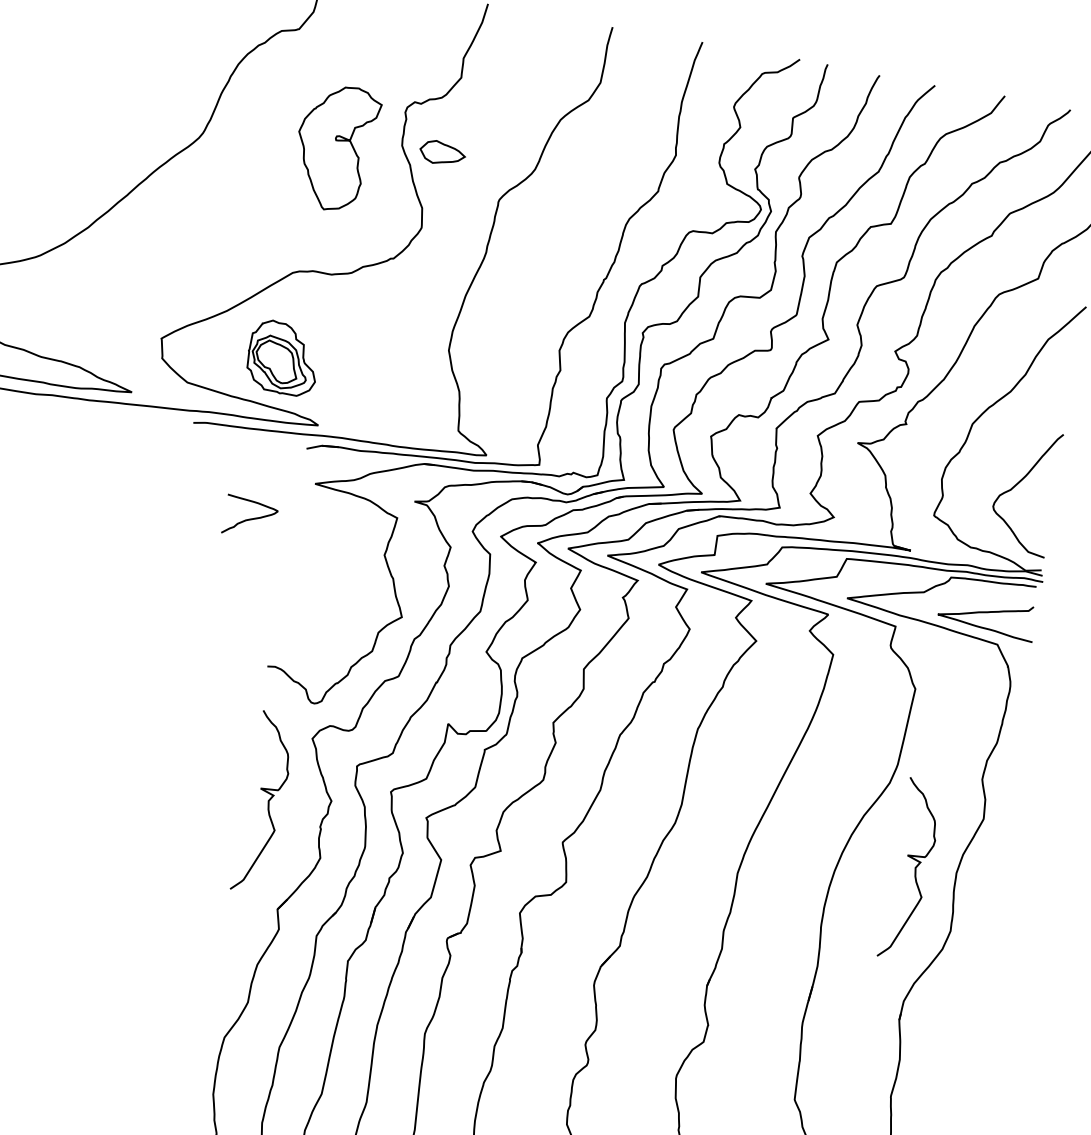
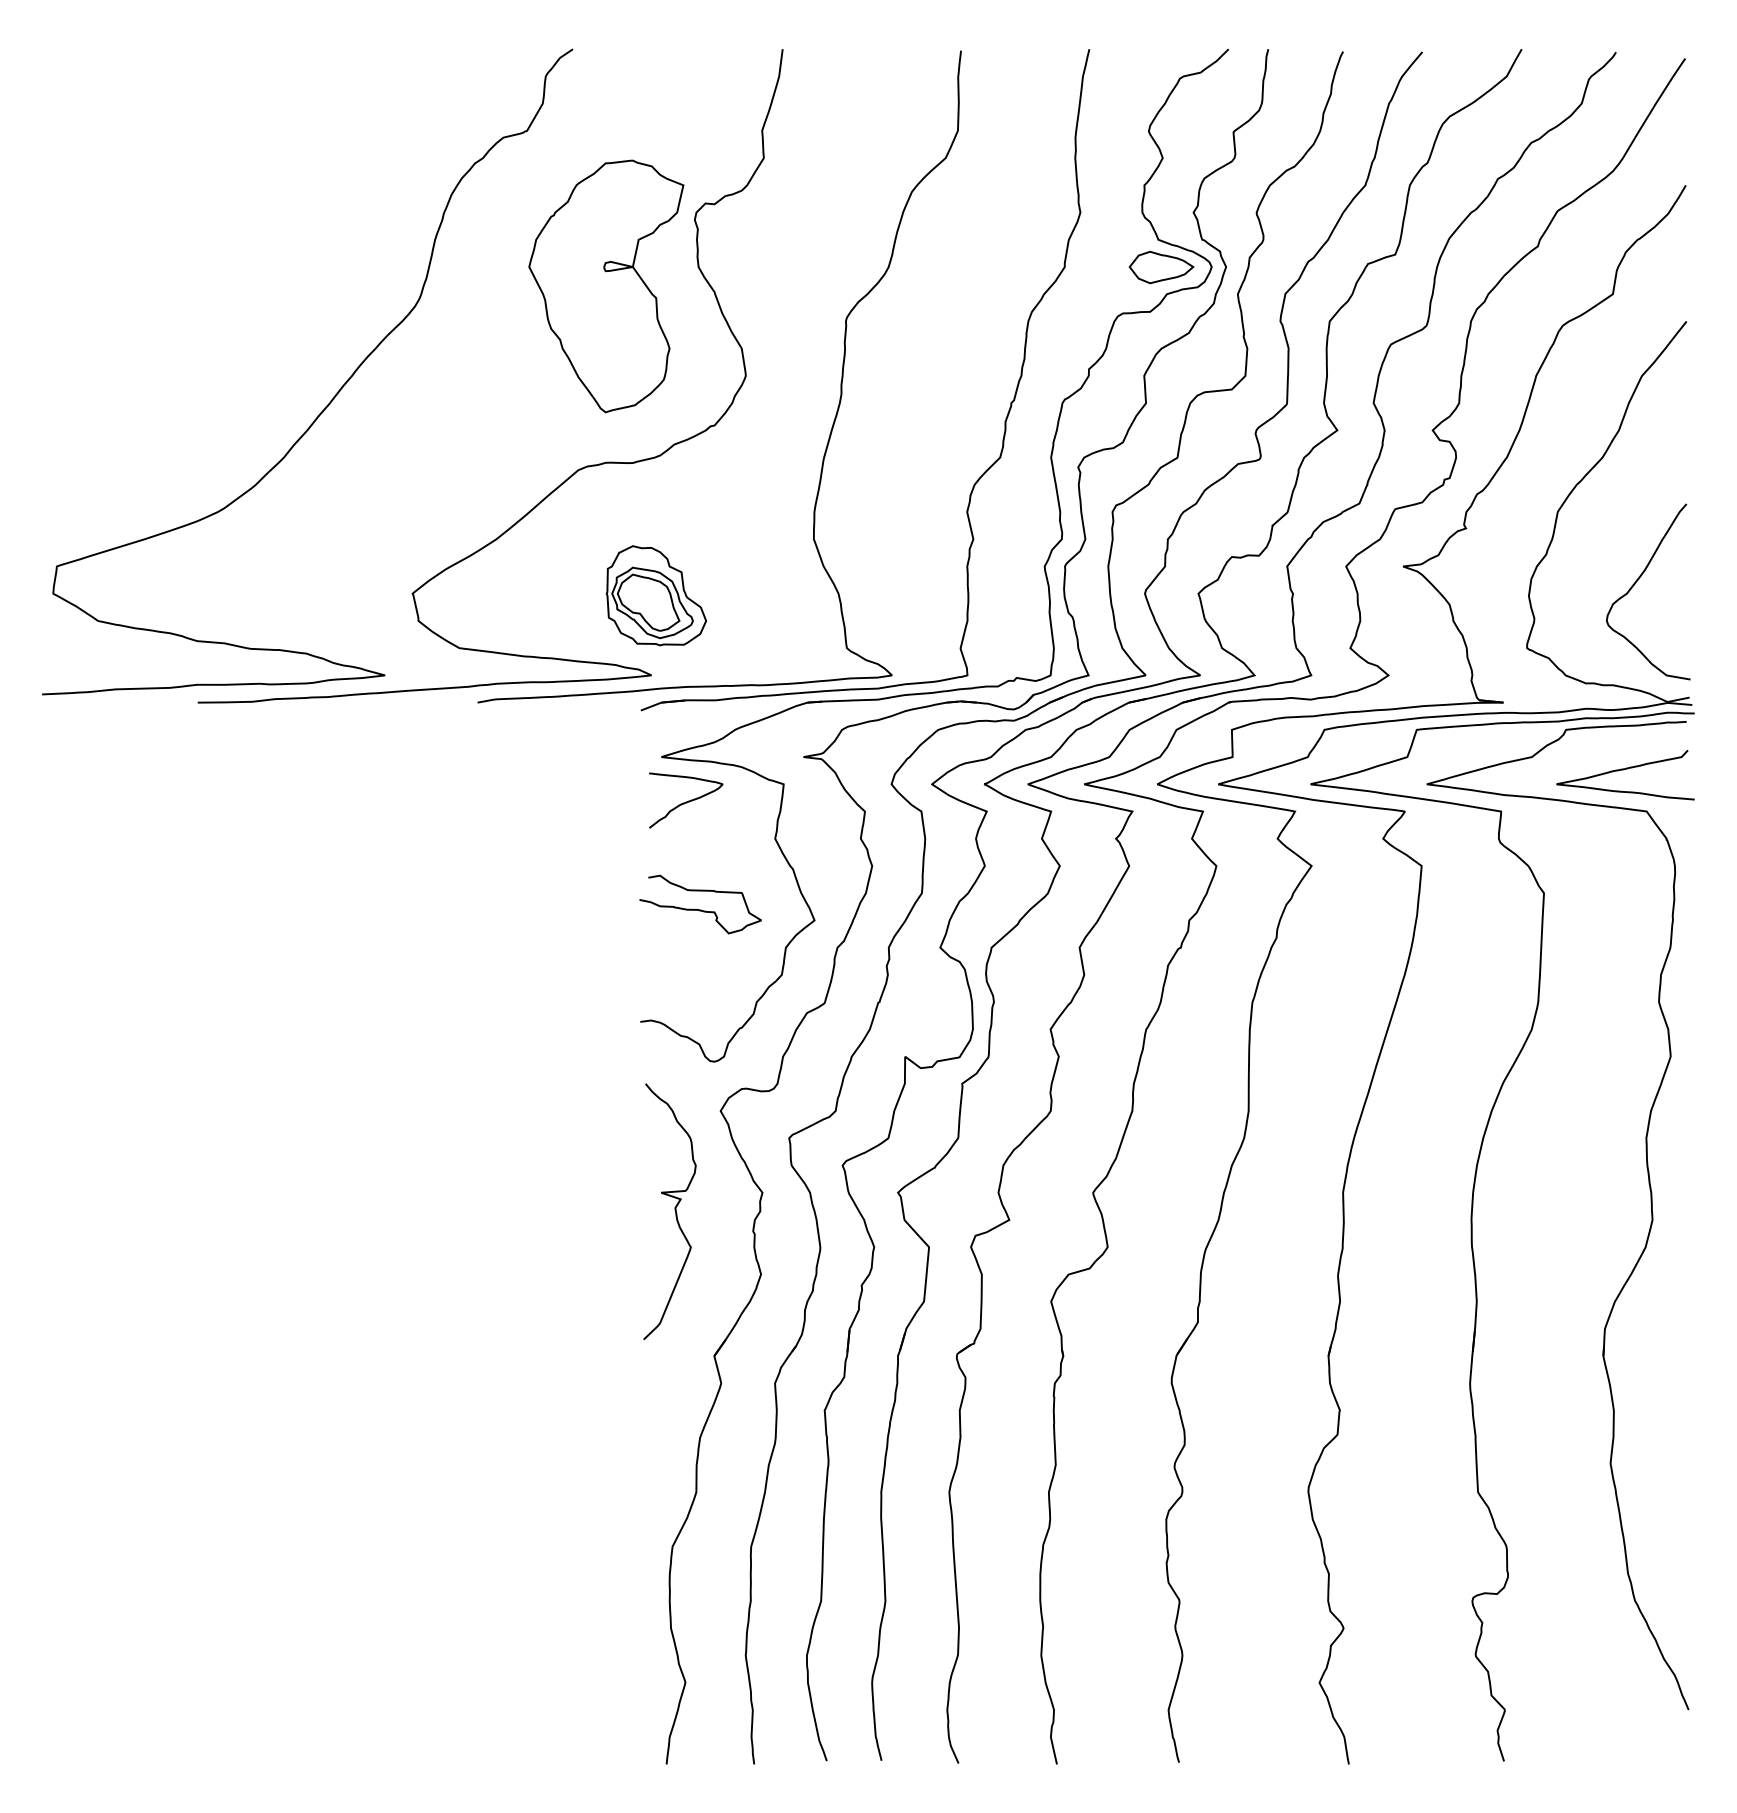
part: (335, 147) -> (606, 286), size x1.43
part: (442, 153) -> (1161, 267), moved
part: (282, 357) -> (655, 595), moved
curve: (250, 518) -> (686, 801), moved
curve: (323, 595) -> (700, 909), added
curve: (914, 869) -> (1587, 1143), removed

